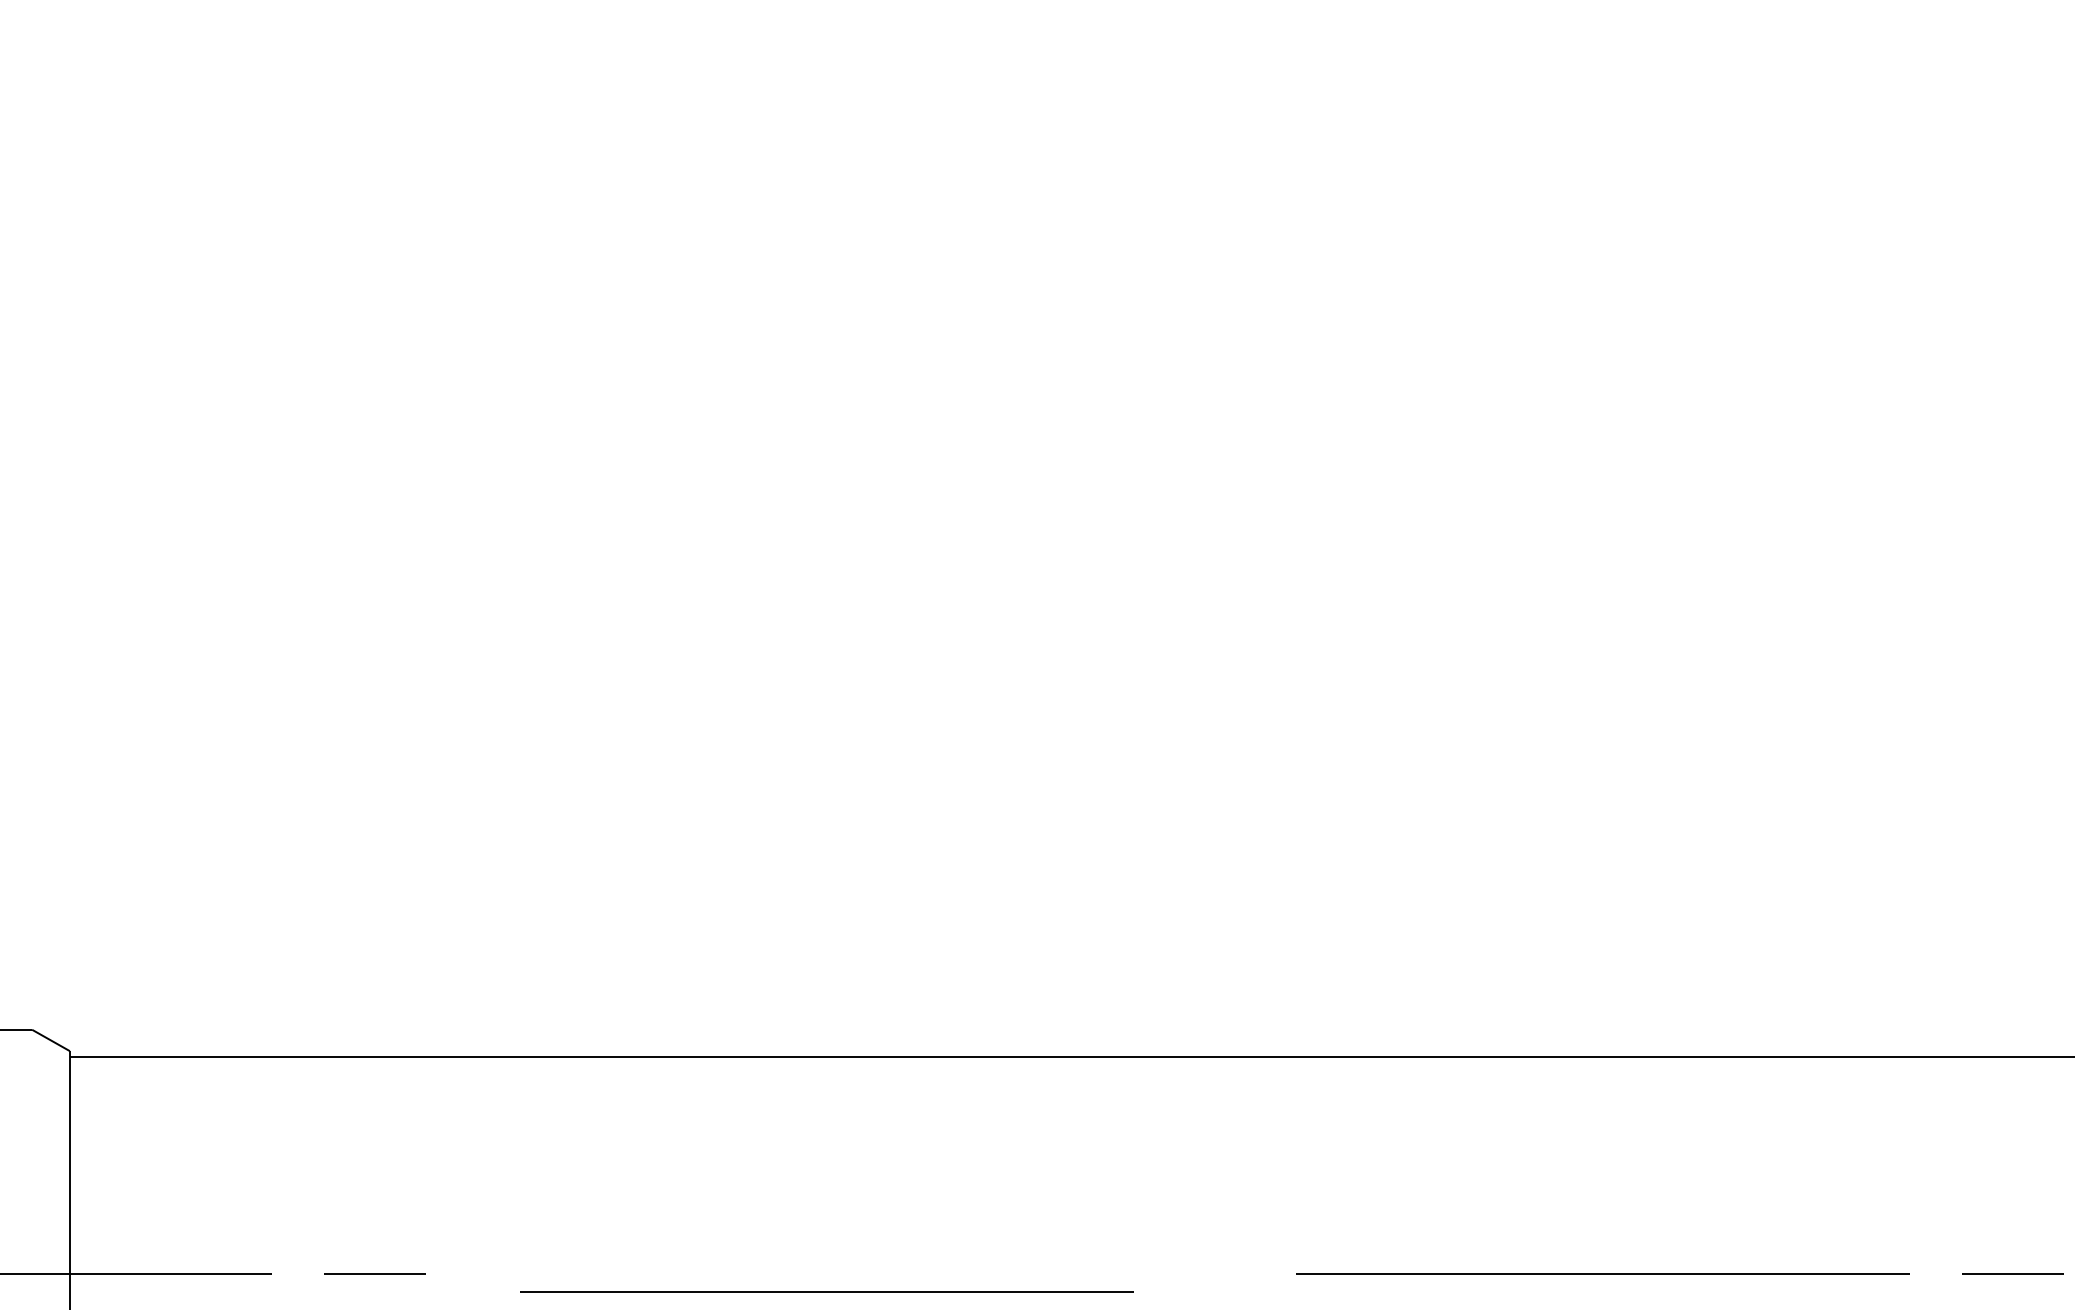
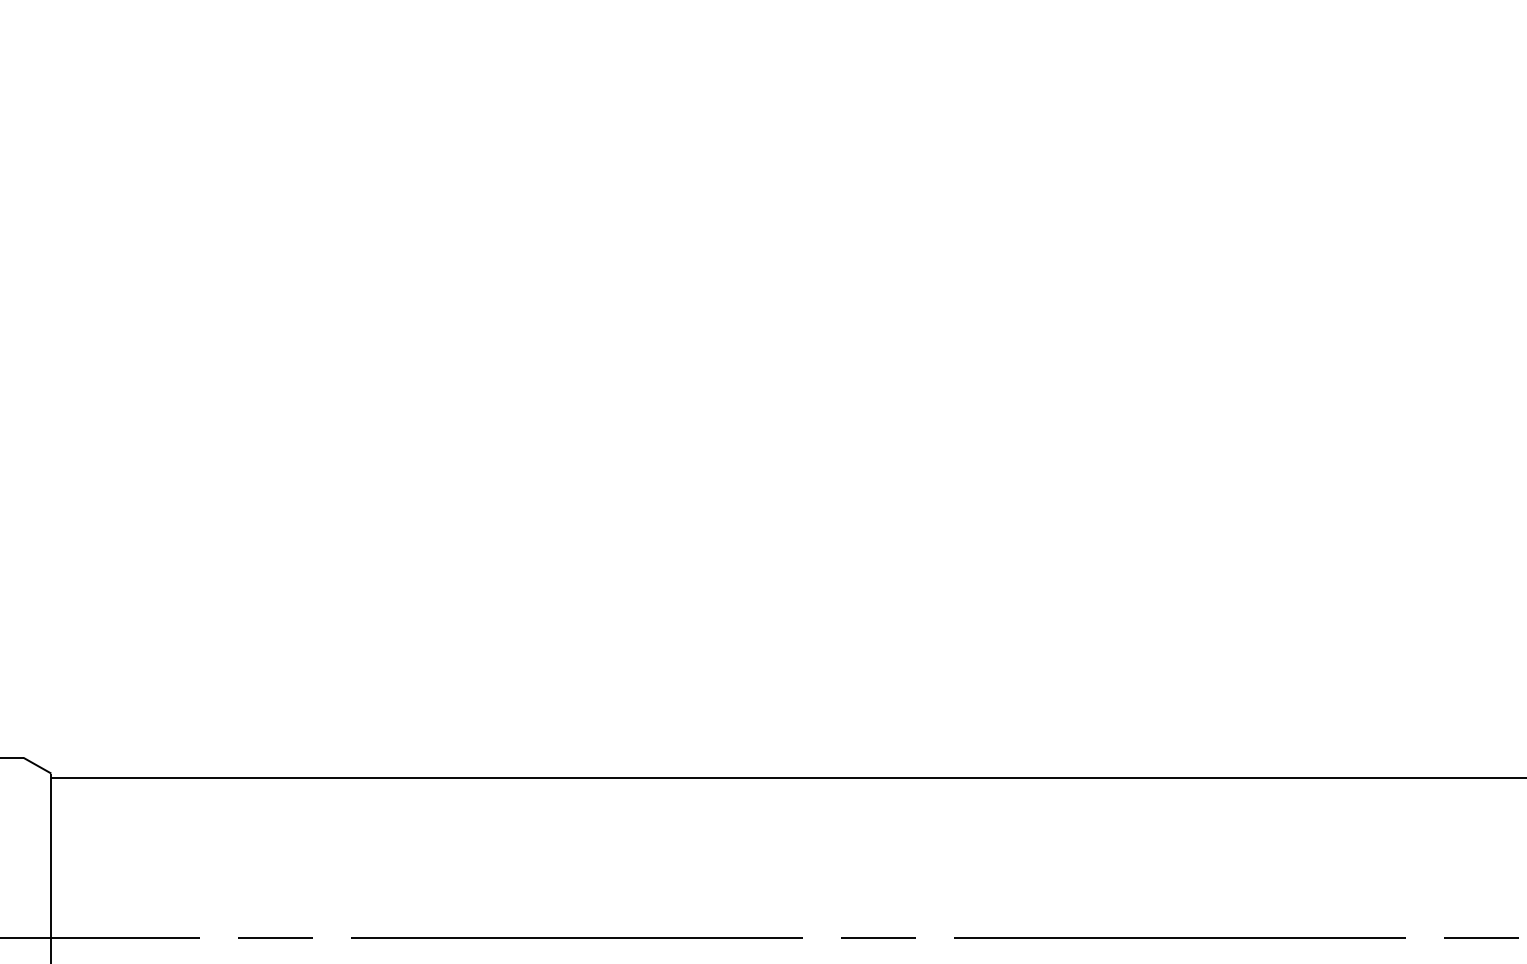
line: (1193, 1273) -> (878, 937), added
line: (826, 1291) -> (576, 937), moved

